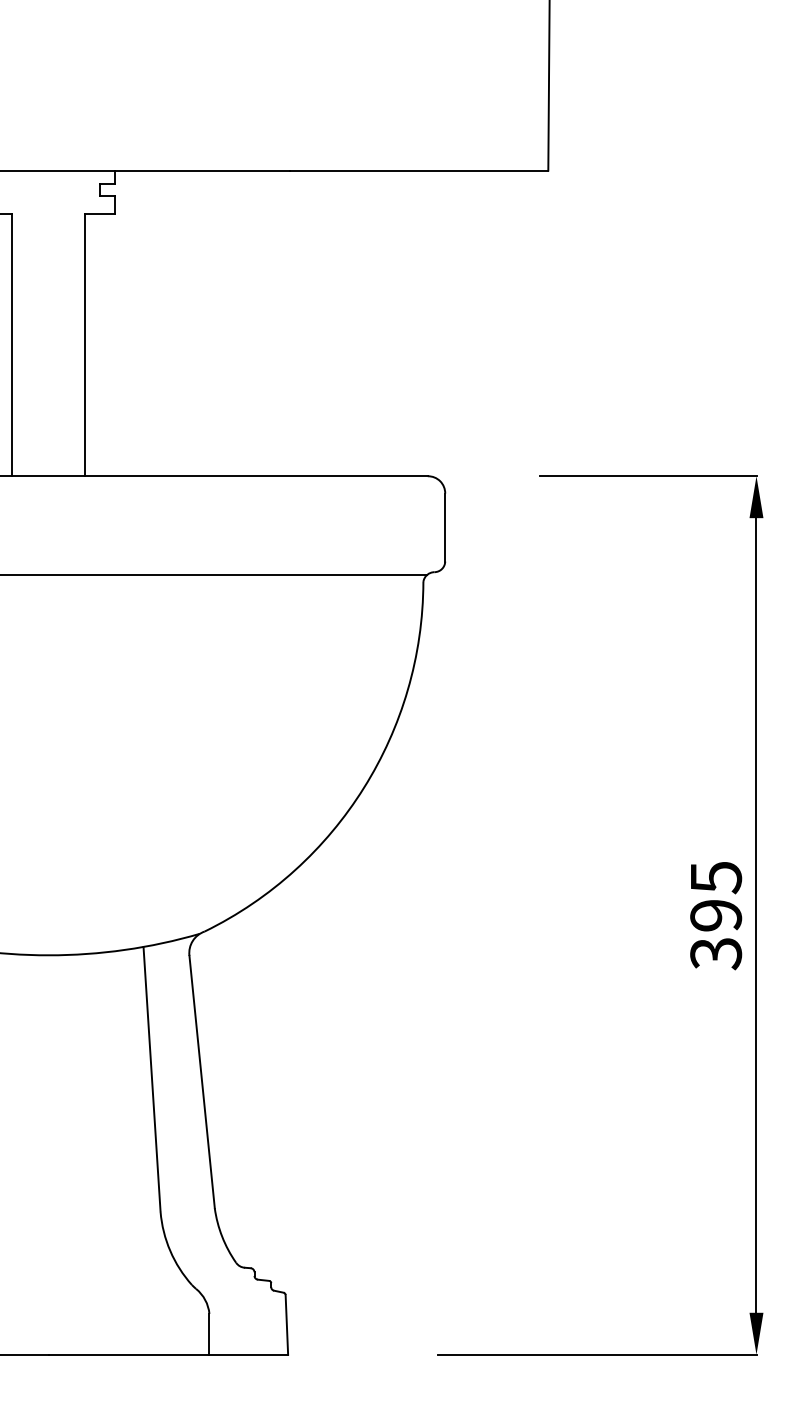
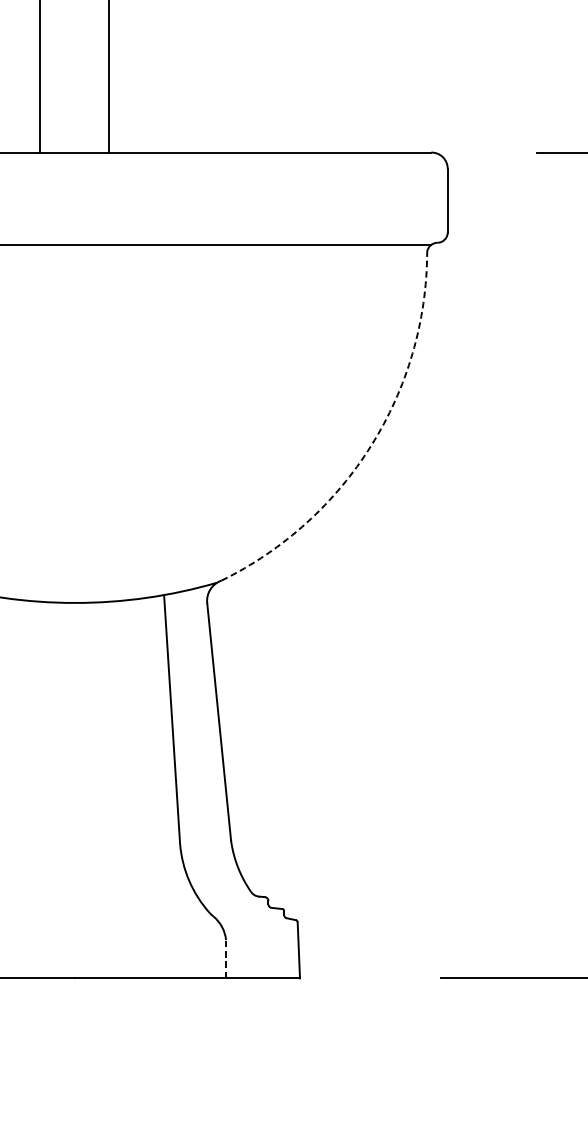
arc: (363, 787) -> (370, 445), solid -> dashed
line: (209, 1333) -> (226, 958), solid -> dashed

